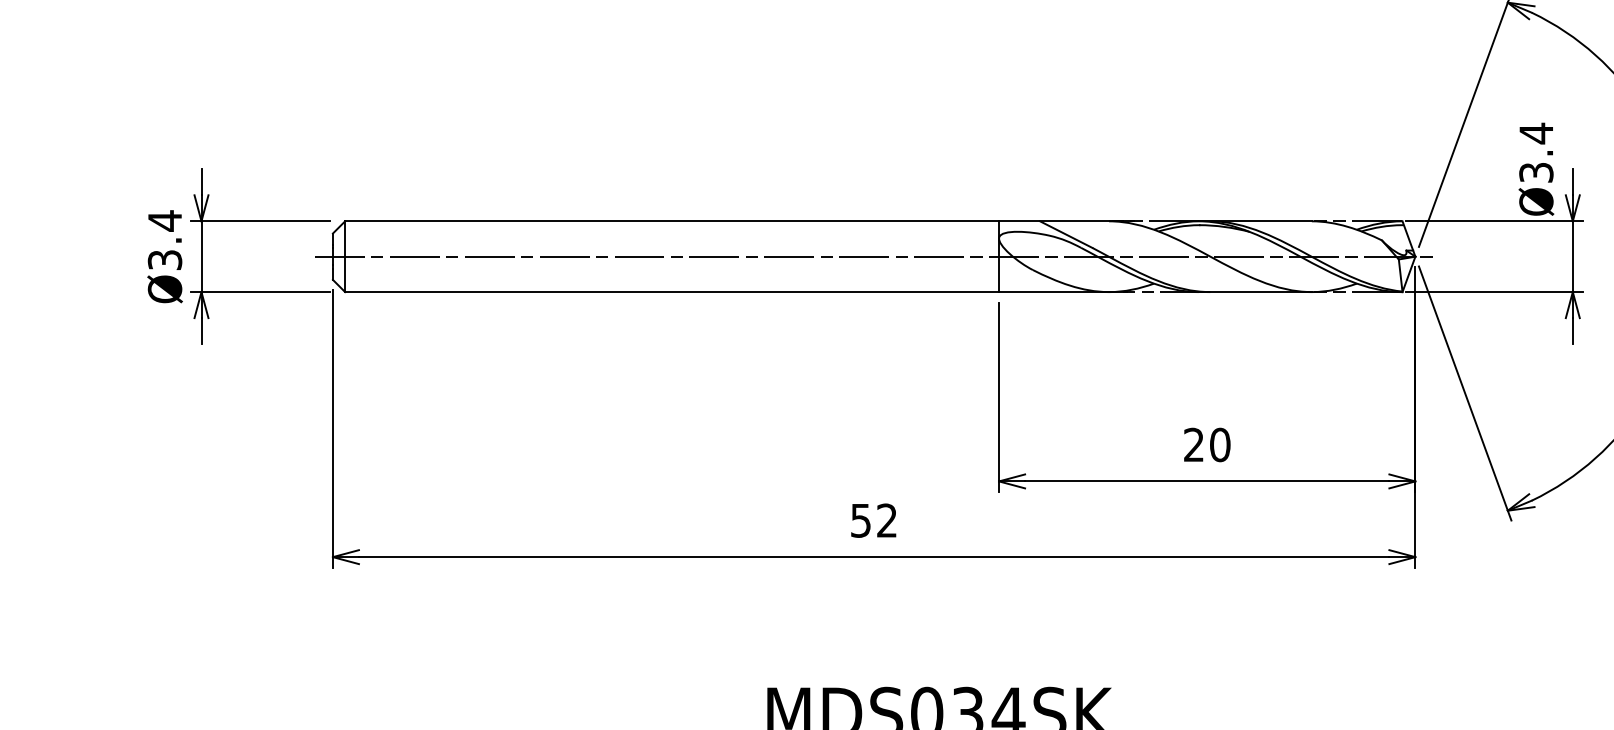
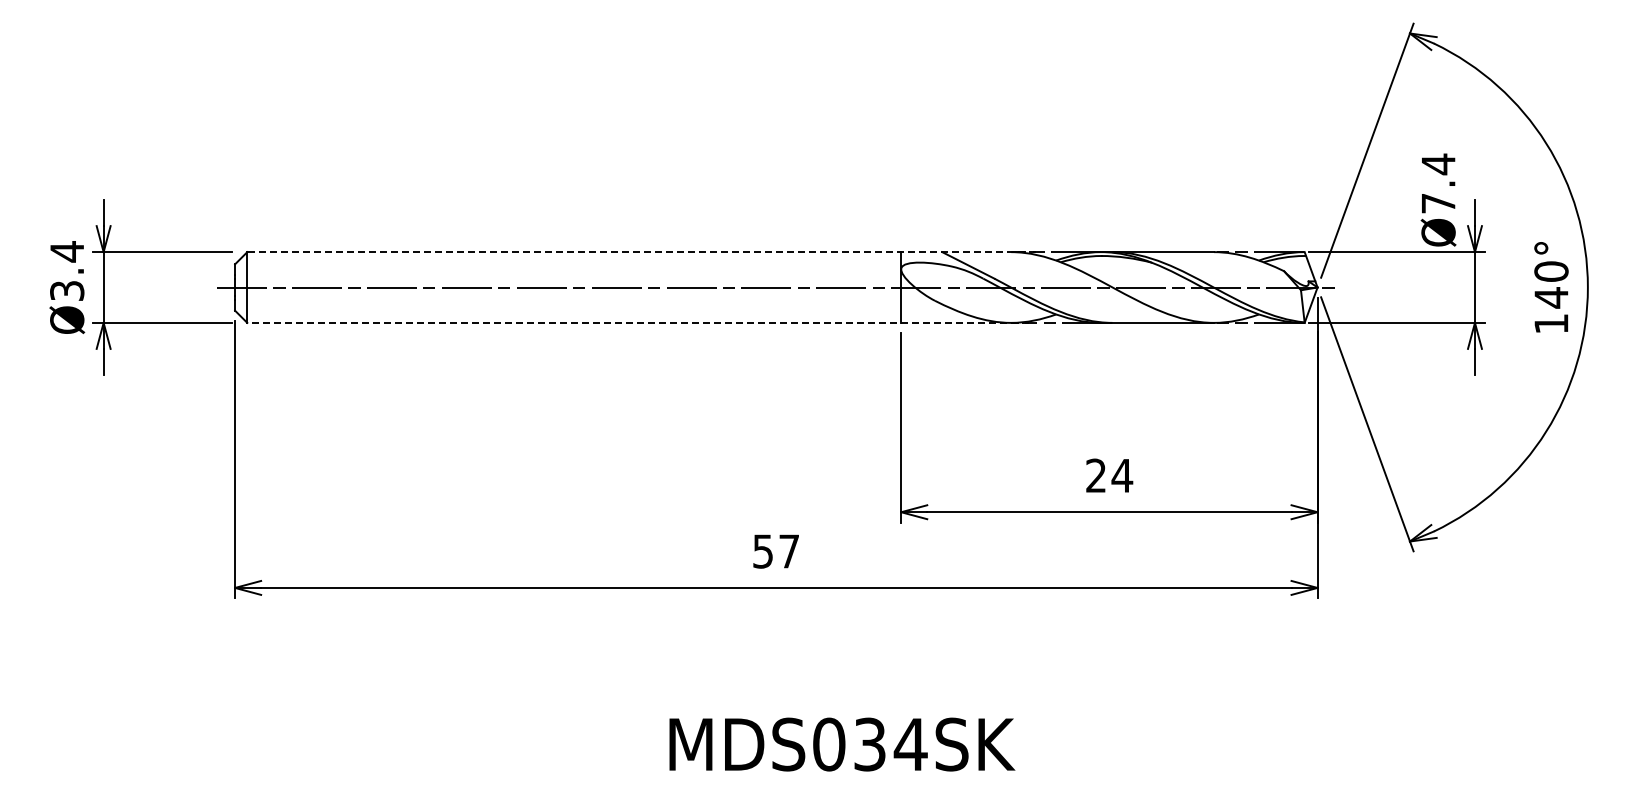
text: (1536, 172) -> (1438, 203), Ø3.4 -> Ø7.4
line: (739, 221) -> (641, 252), solid -> dashed
line: (735, 291) -> (637, 322), solid -> dashed
text: (1220, 444) -> (1122, 475), 20 -> 24
text: (886, 520) -> (788, 551), 52 -> 57

